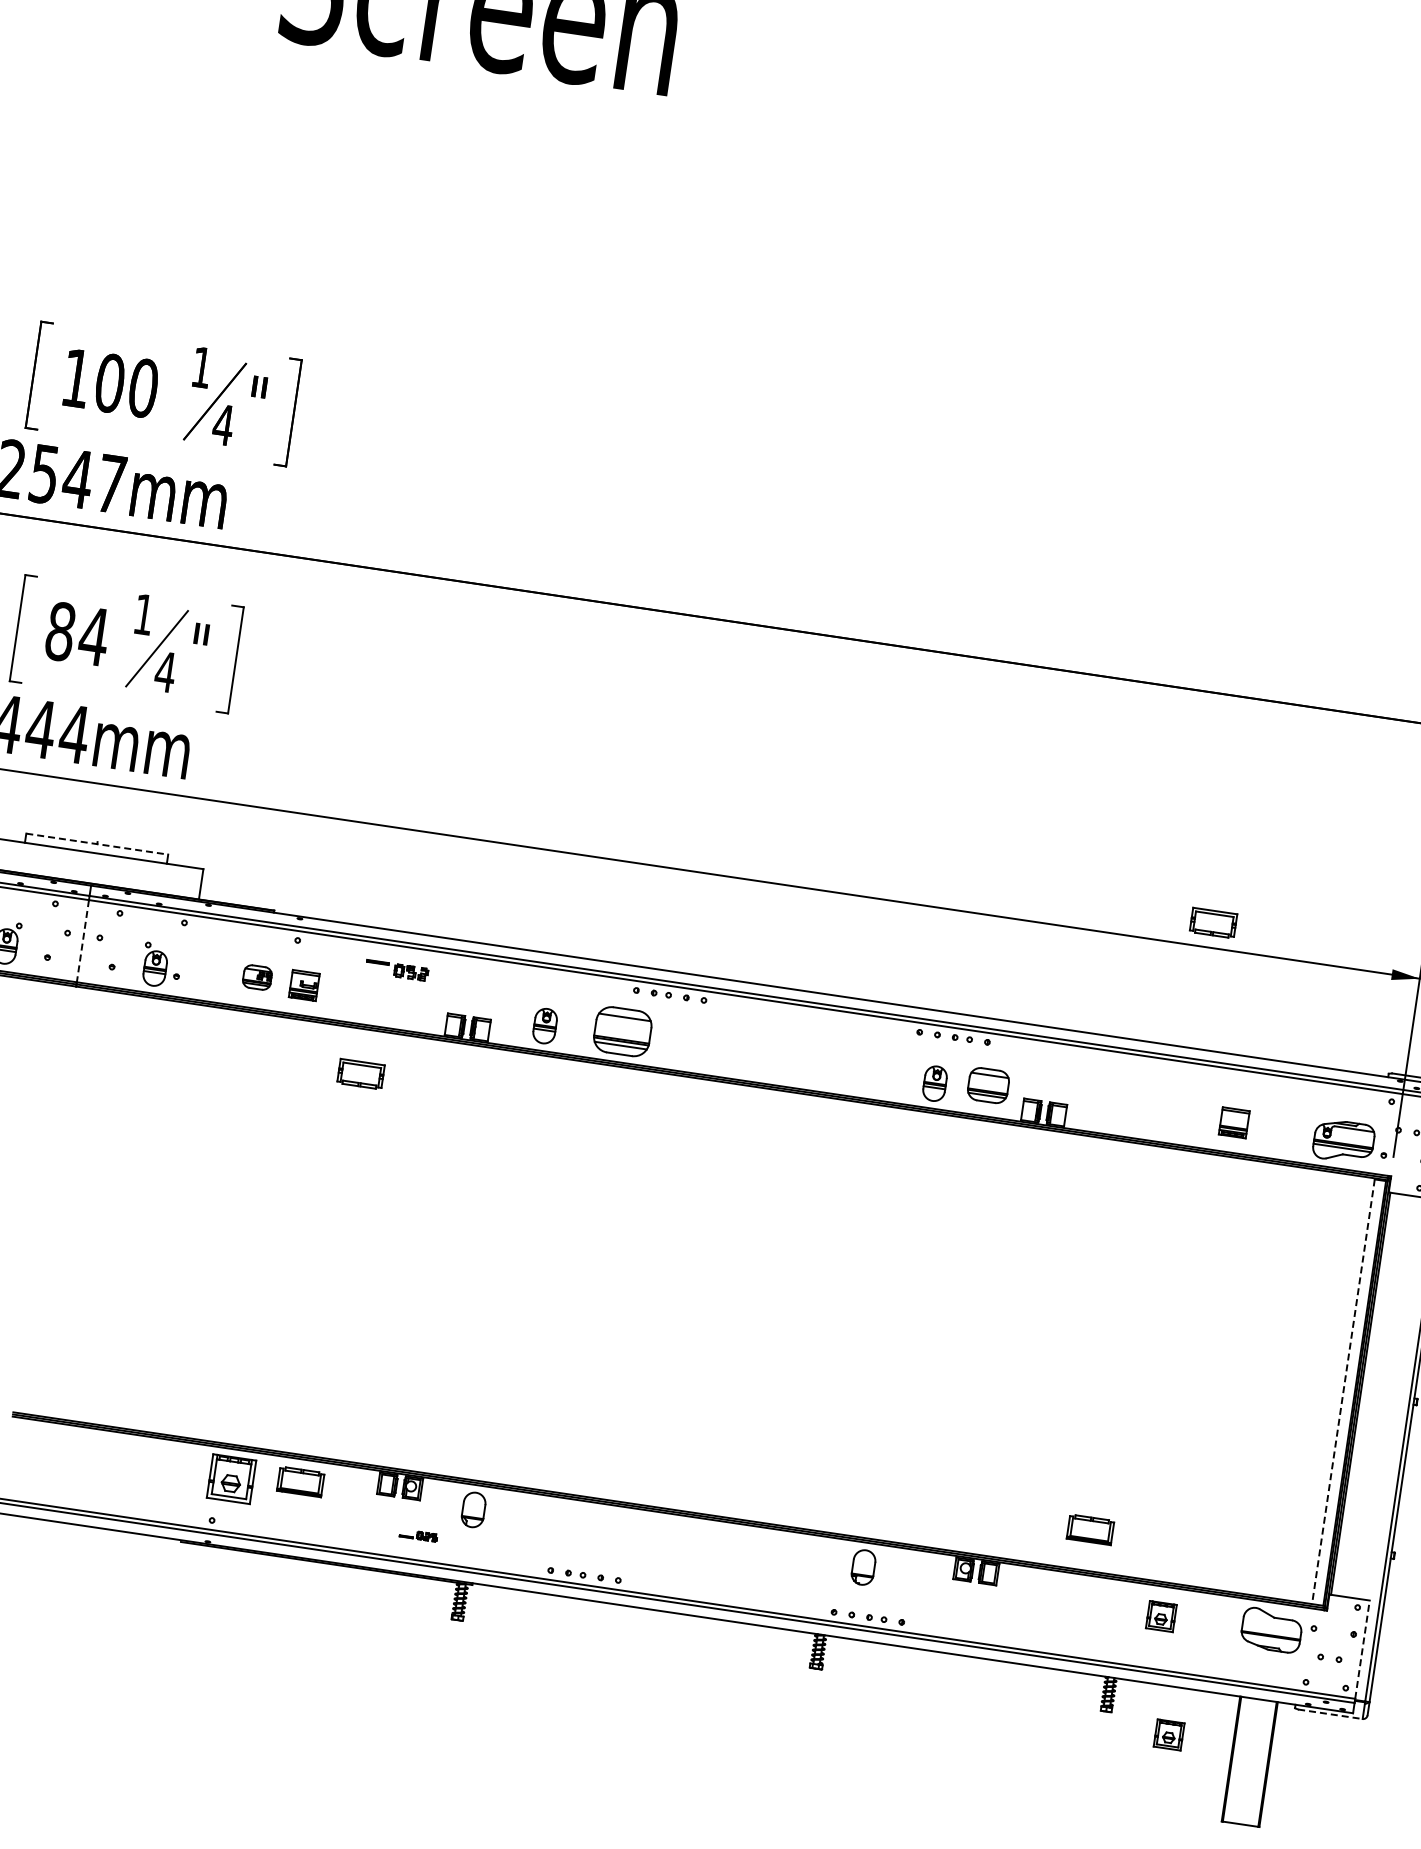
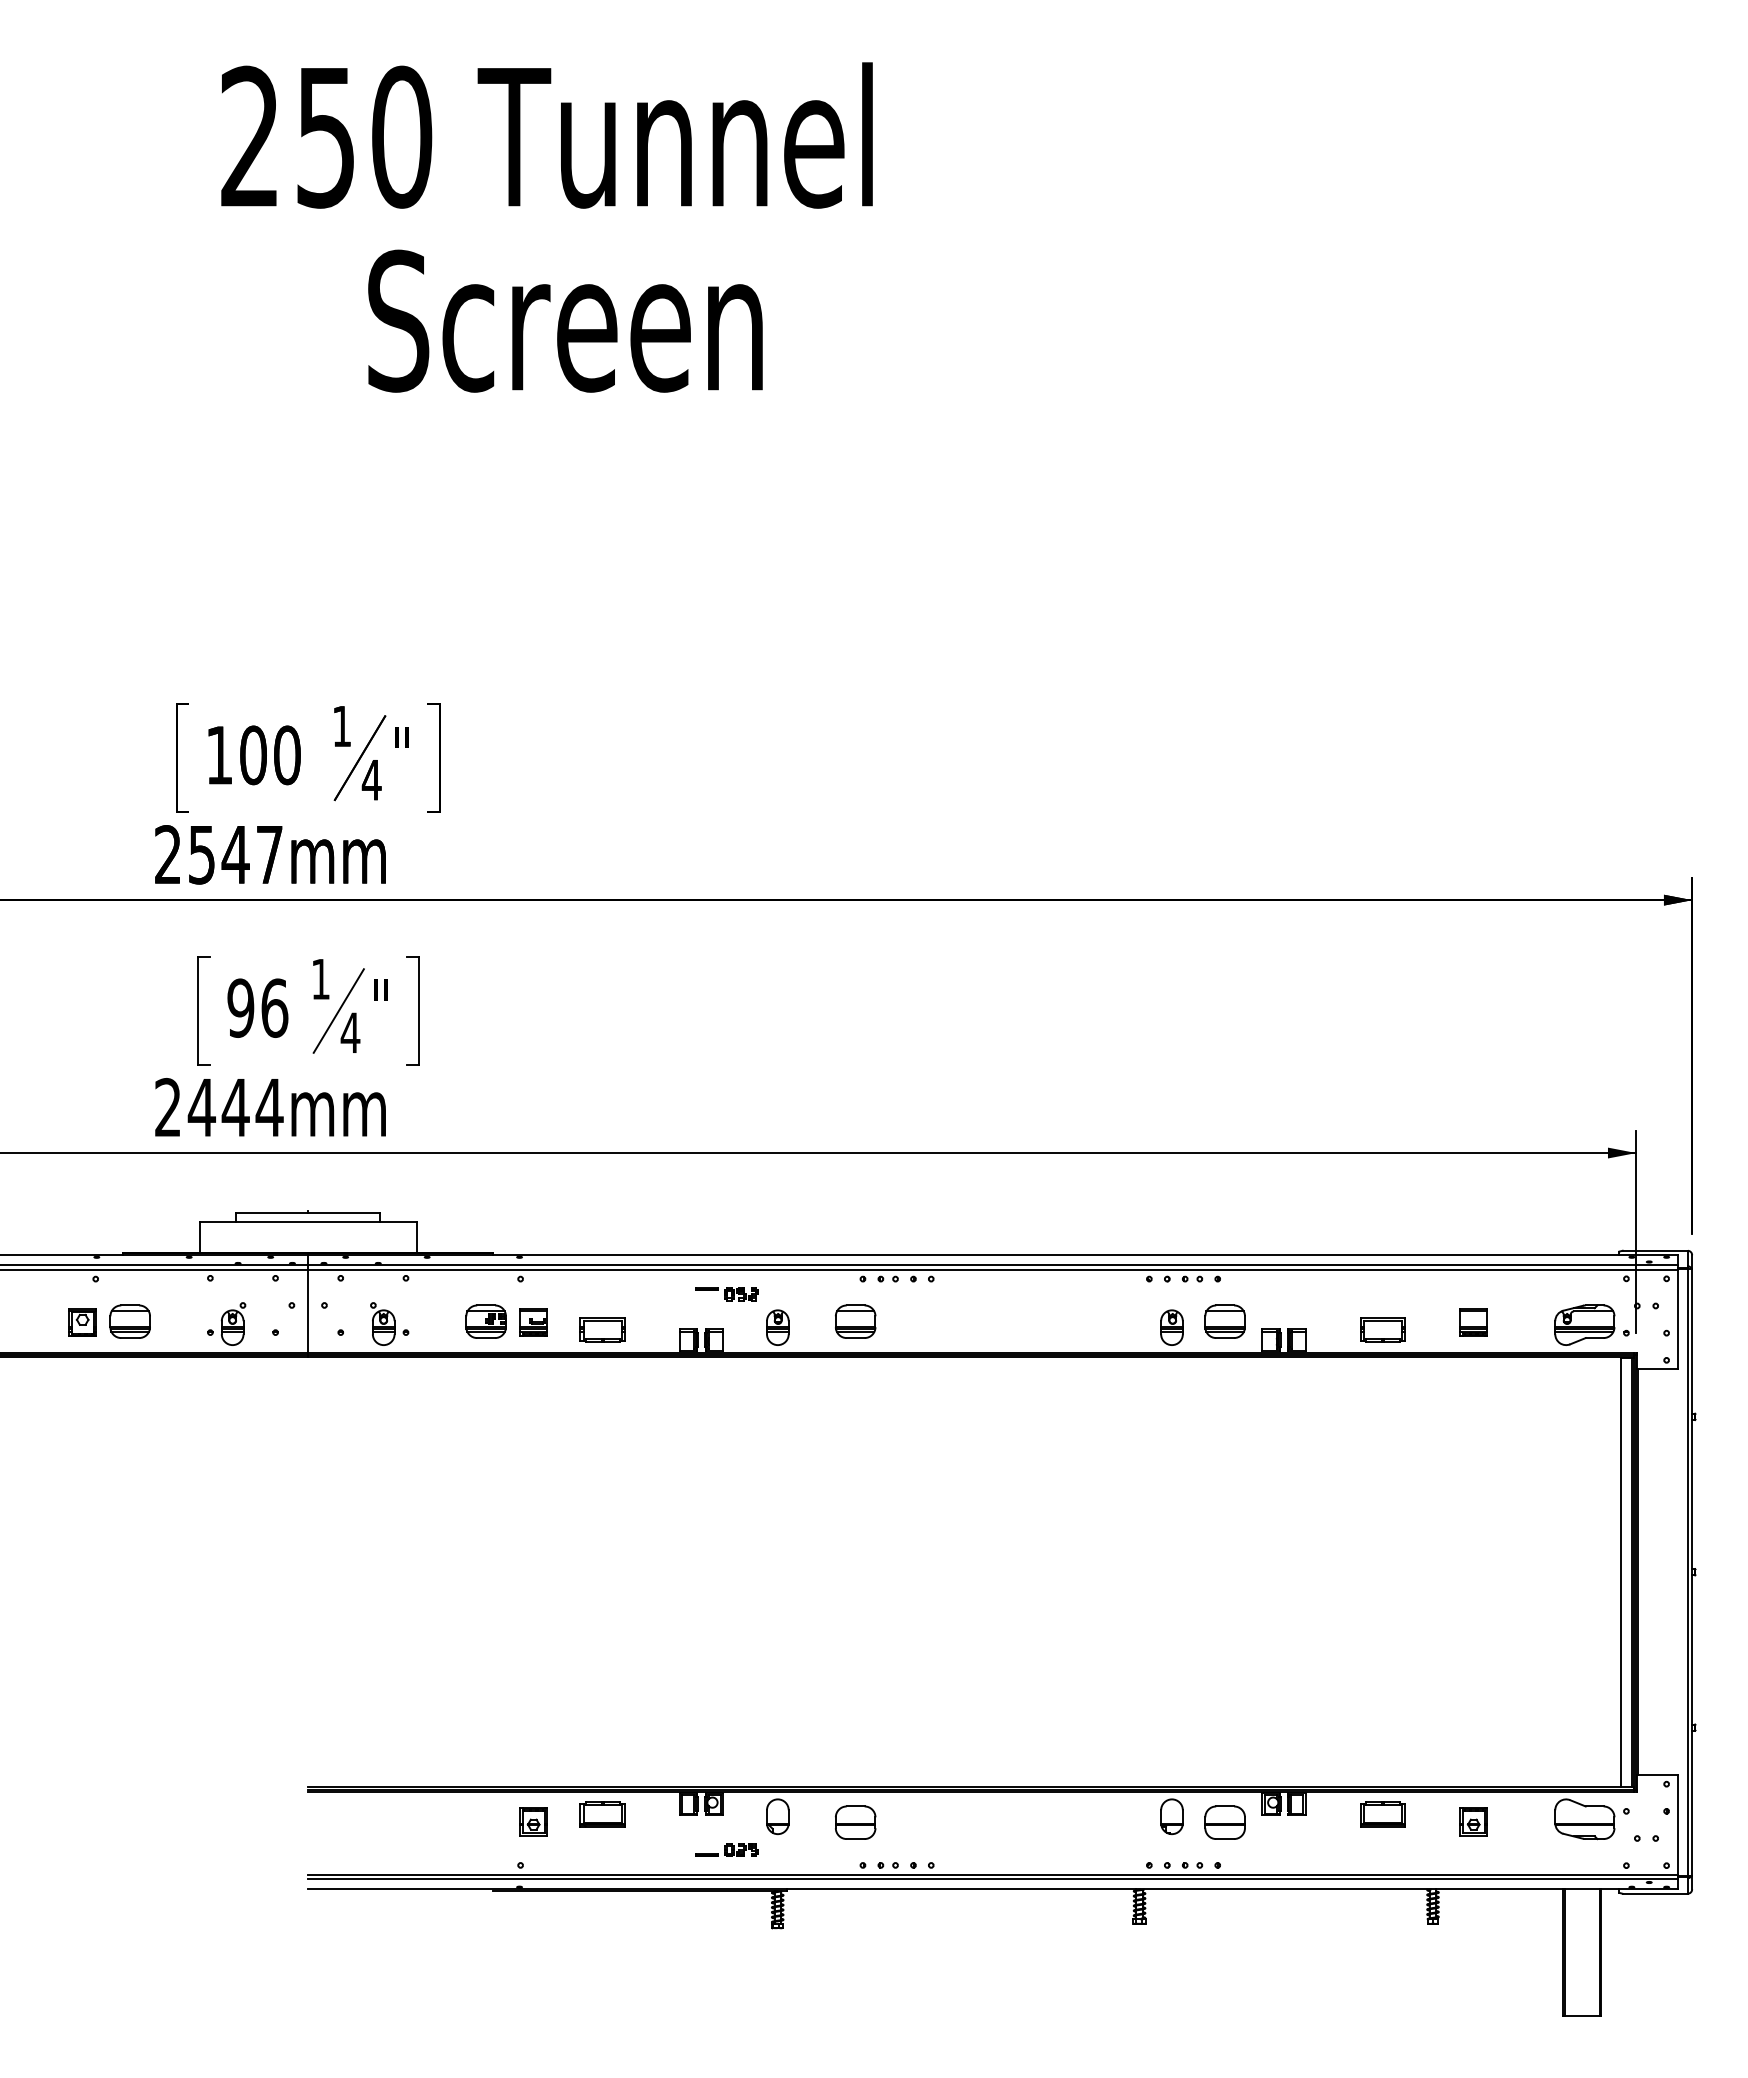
text: (77, 633) -> (257, 1007), 84 -> 96
line: (97, 844) -> (308, 1213), dashed -> solid
part: (1213, 922) -> (1382, 1329), moved
line: (83, 941) -> (308, 1311), dashed -> solid
part: (396, 970) -> (726, 1294), moved
part: (256, 977) -> (485, 1321), size x1.43
part: (622, 1031) -> (855, 1321), size x0.71
part: (360, 1073) -> (602, 1329), moved
line: (1343, 1391) -> (1621, 1572), dashed -> solid
part: (231, 1478) -> (533, 1821), size x0.62
part: (549, 1526) -> (855, 1822), added
part: (1090, 1529) -> (1382, 1814), moved
part: (418, 1534) -> (726, 1849), size x1.67
part: (914, 1580) -> (1224, 1822), added
line: (1362, 1650) -> (1677, 1825), dashed -> solid
line: (1330, 1714) -> (1655, 1893), dashed -> solid
part: (1168, 1734) -> (1498, 1937), removed

